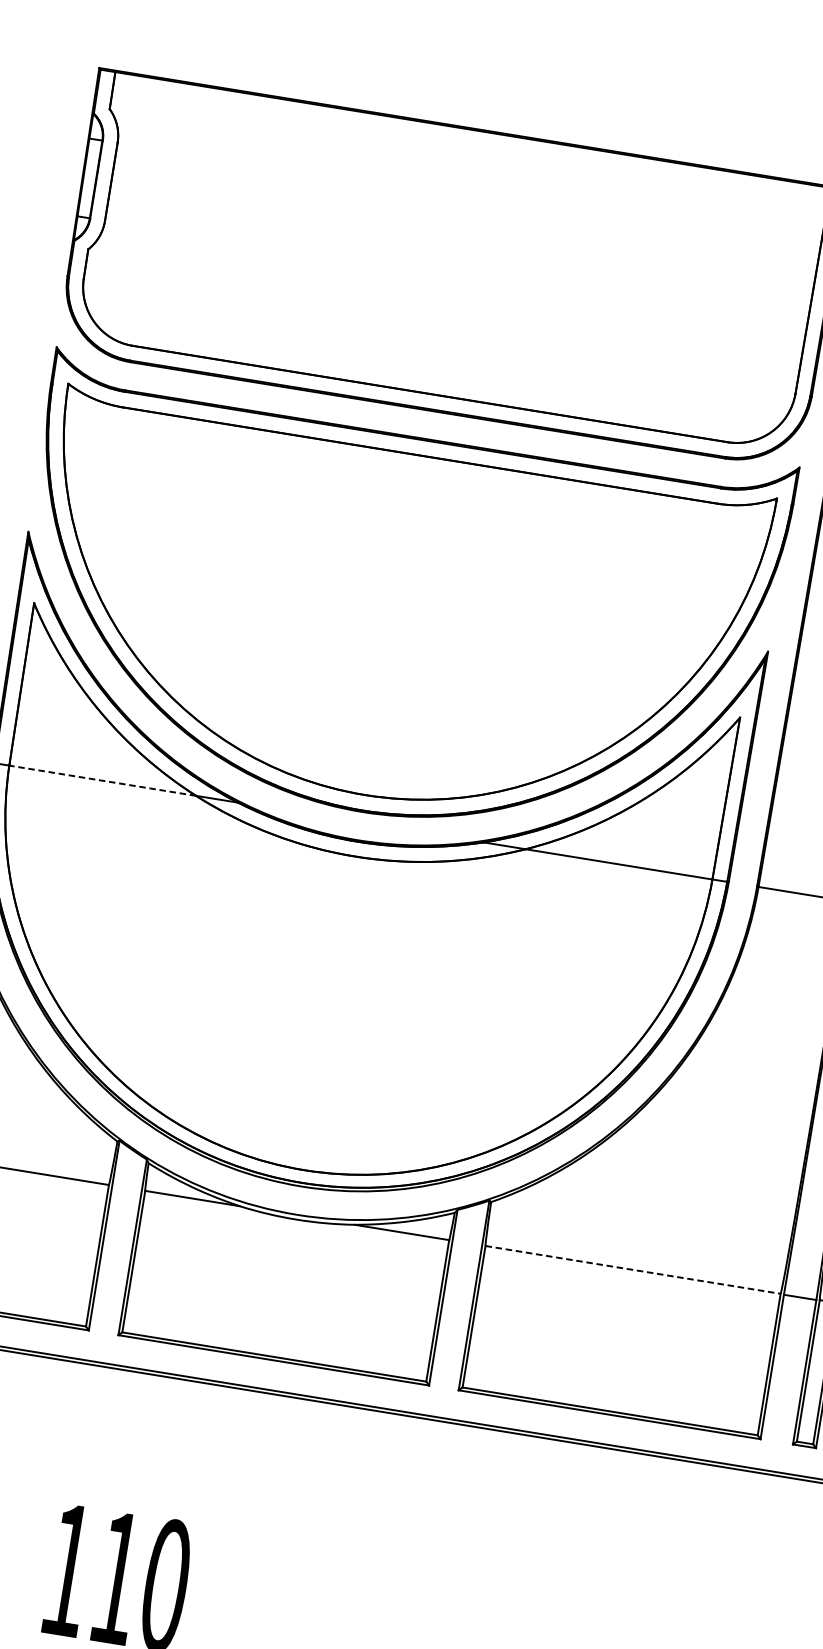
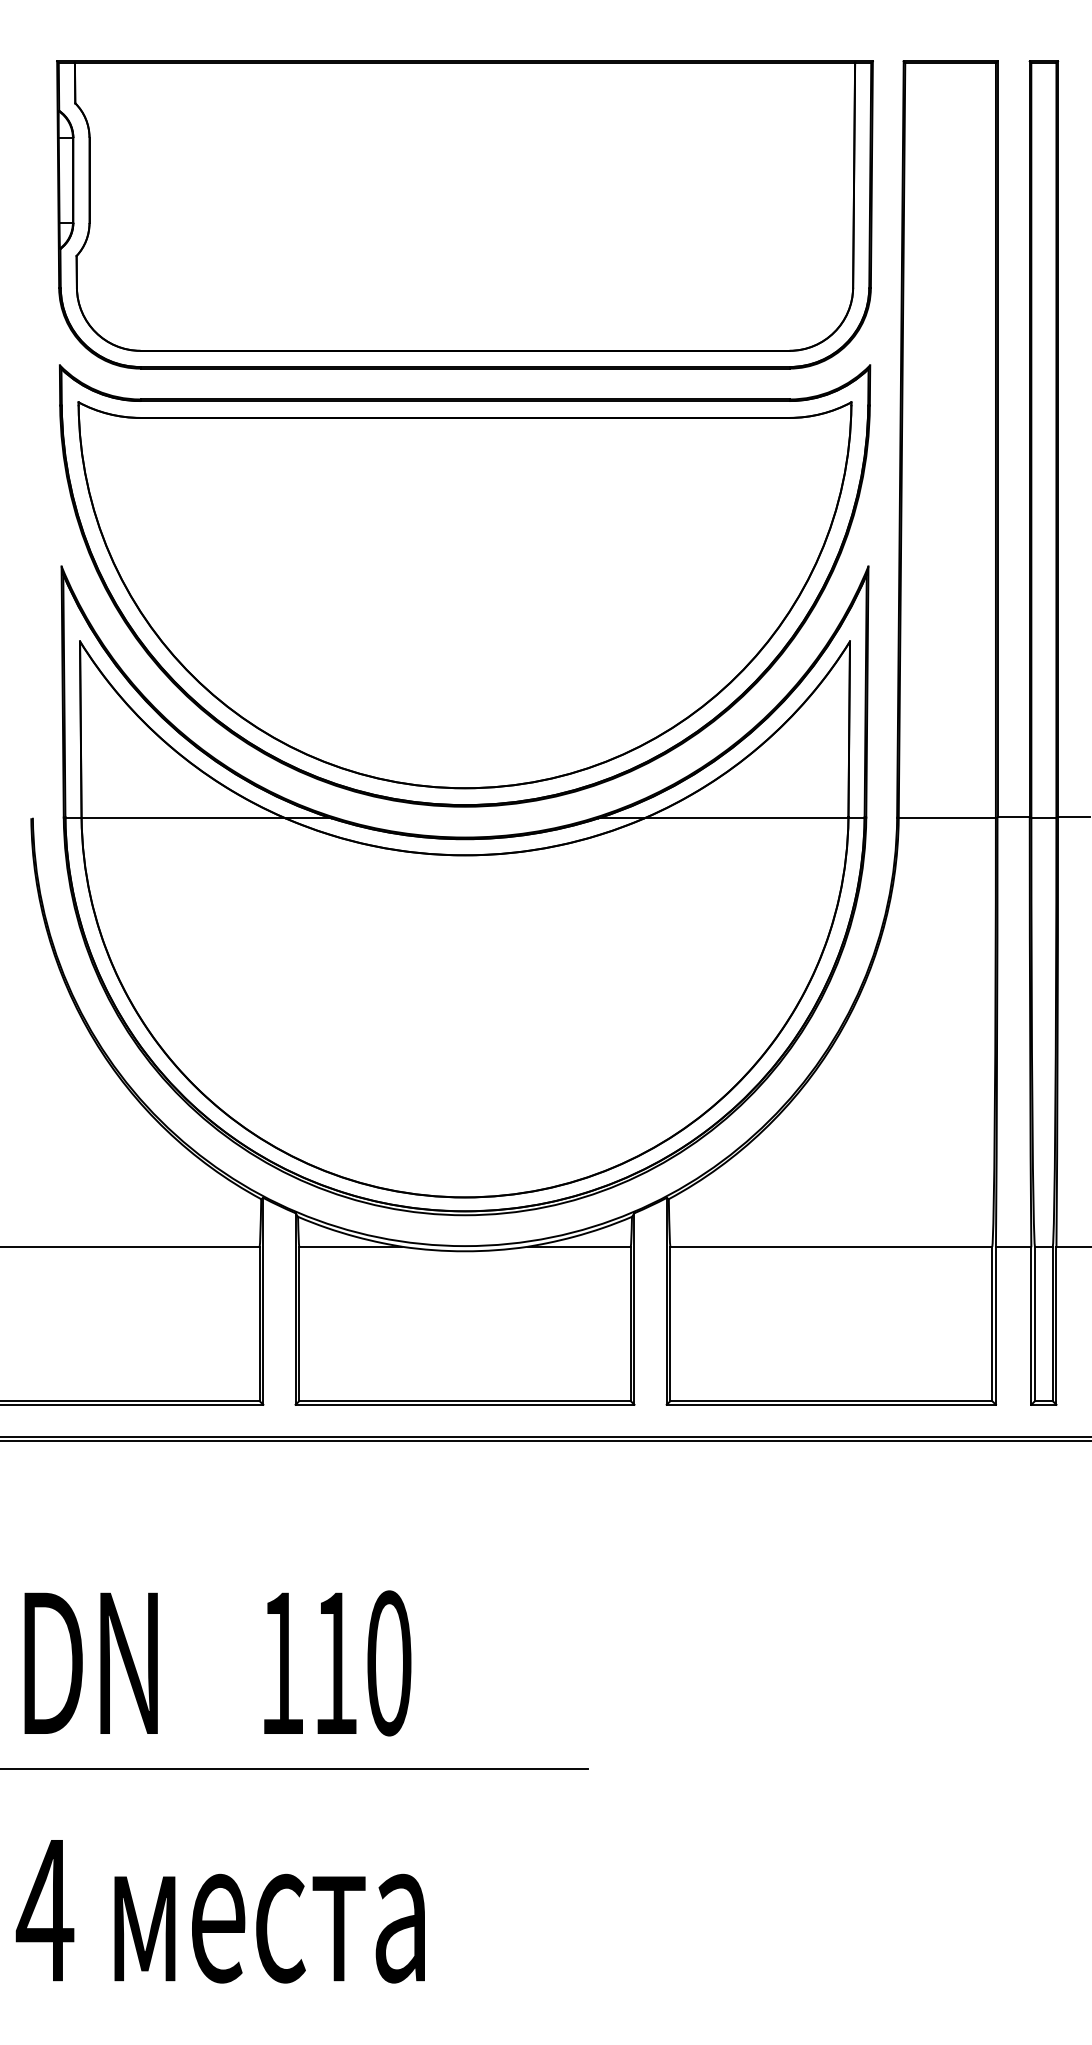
line: (102, 781) -> (183, 818), dashed -> solid
line: (633, 1269) -> (831, 1246), dashed -> solid

